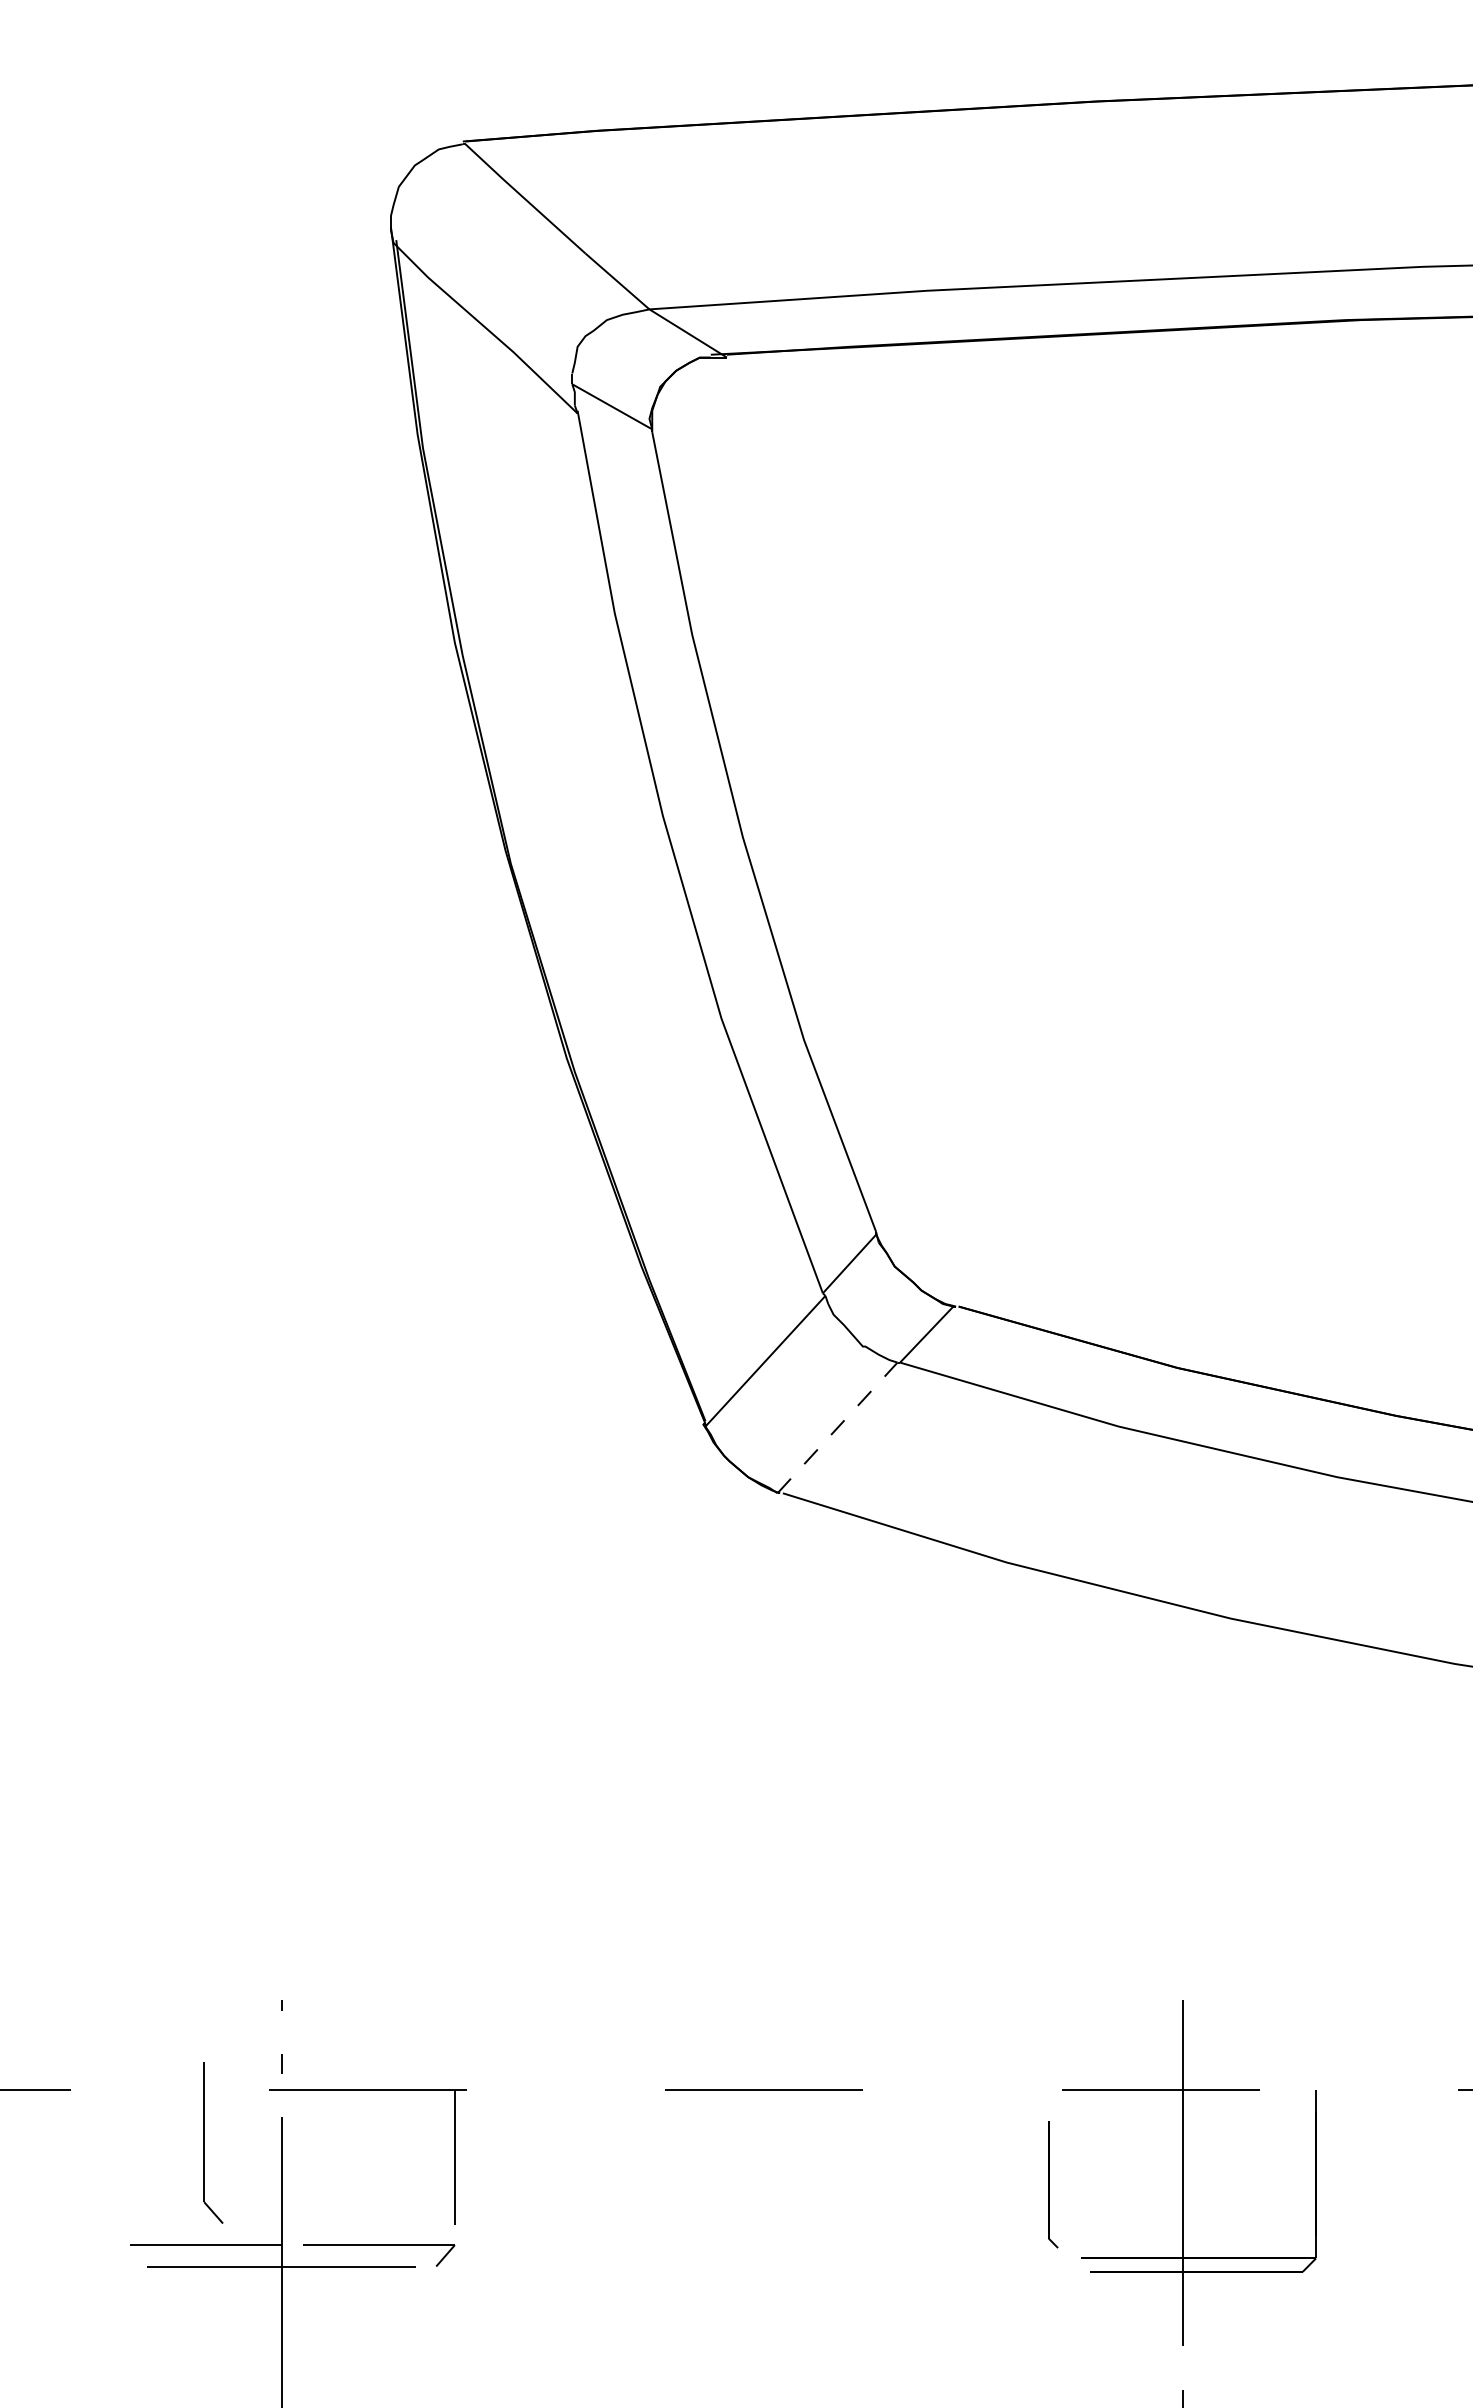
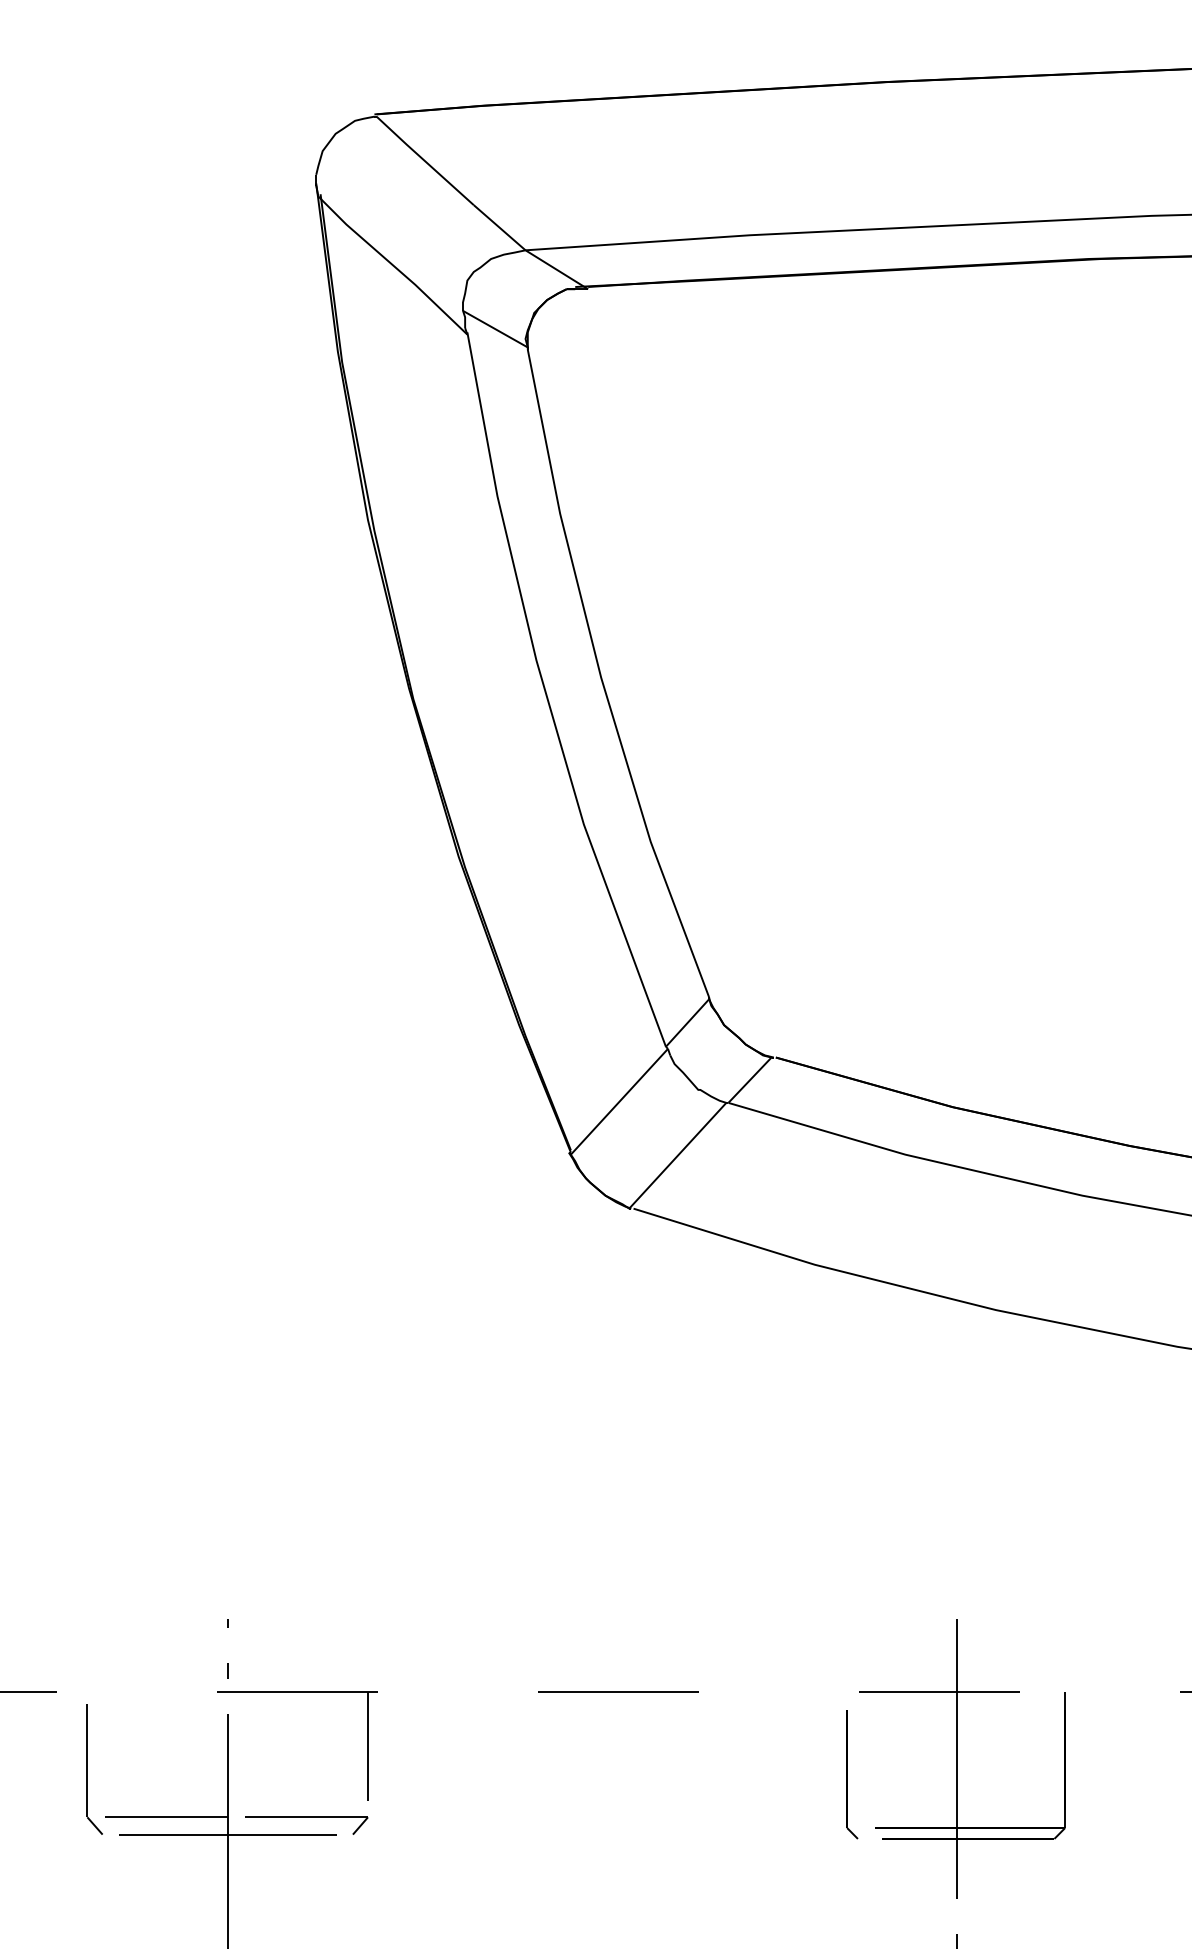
line: (837, 1427) -> (677, 1155), dashed -> solid
part: (204, 2142) -> (87, 1769), moved
part: (1053, 2192) -> (852, 1774), size x1.43

